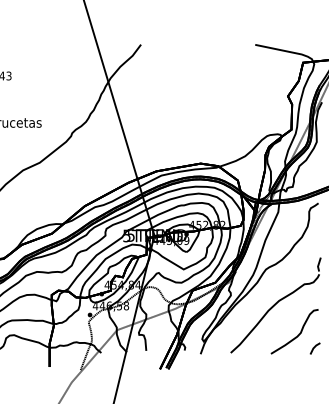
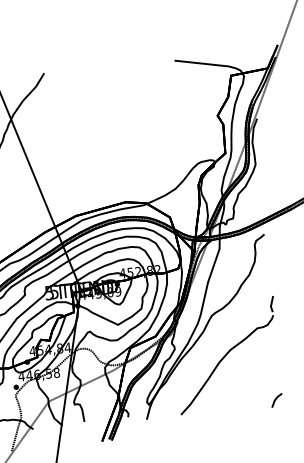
curve: (298, 334) -> (256, 386), removed

